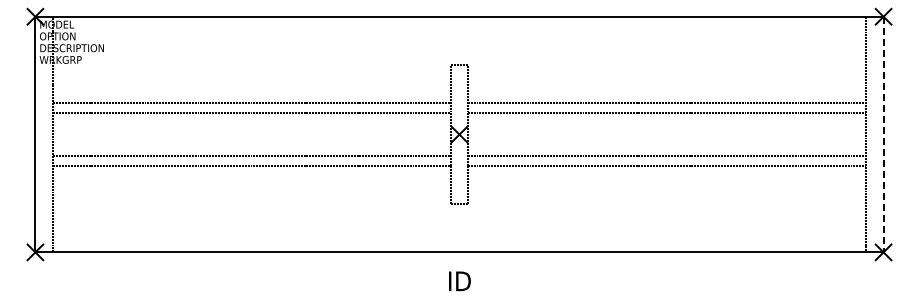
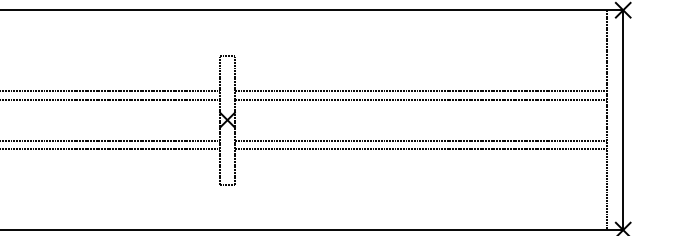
line: (883, 134) -> (623, 120), dashed -> solid

